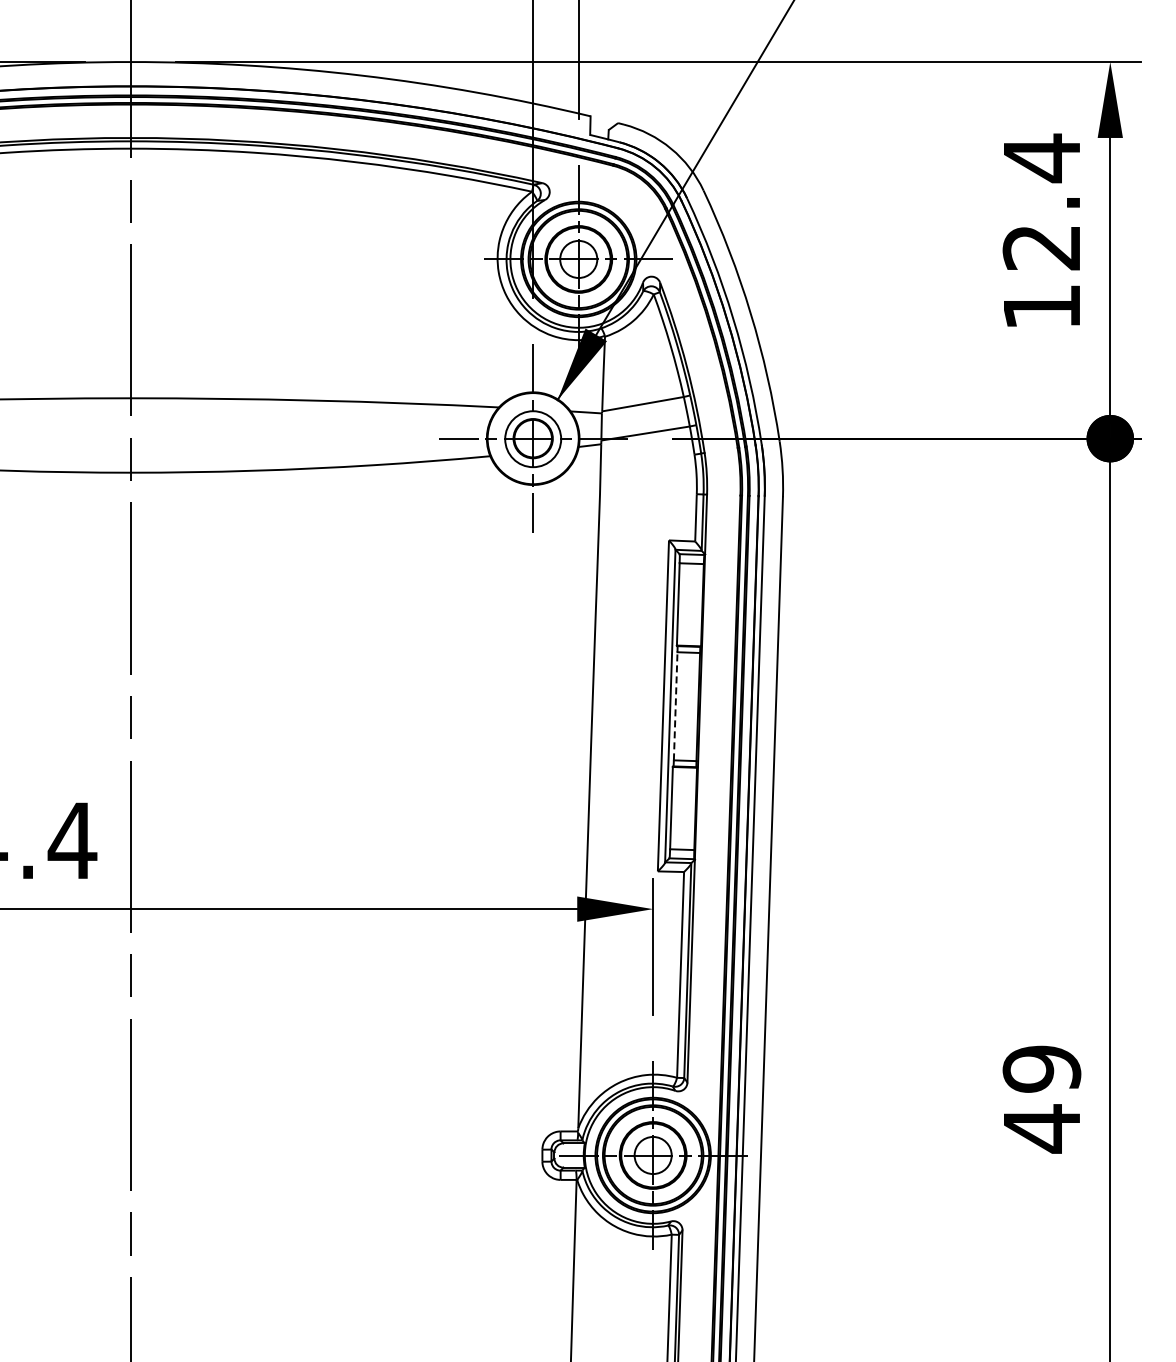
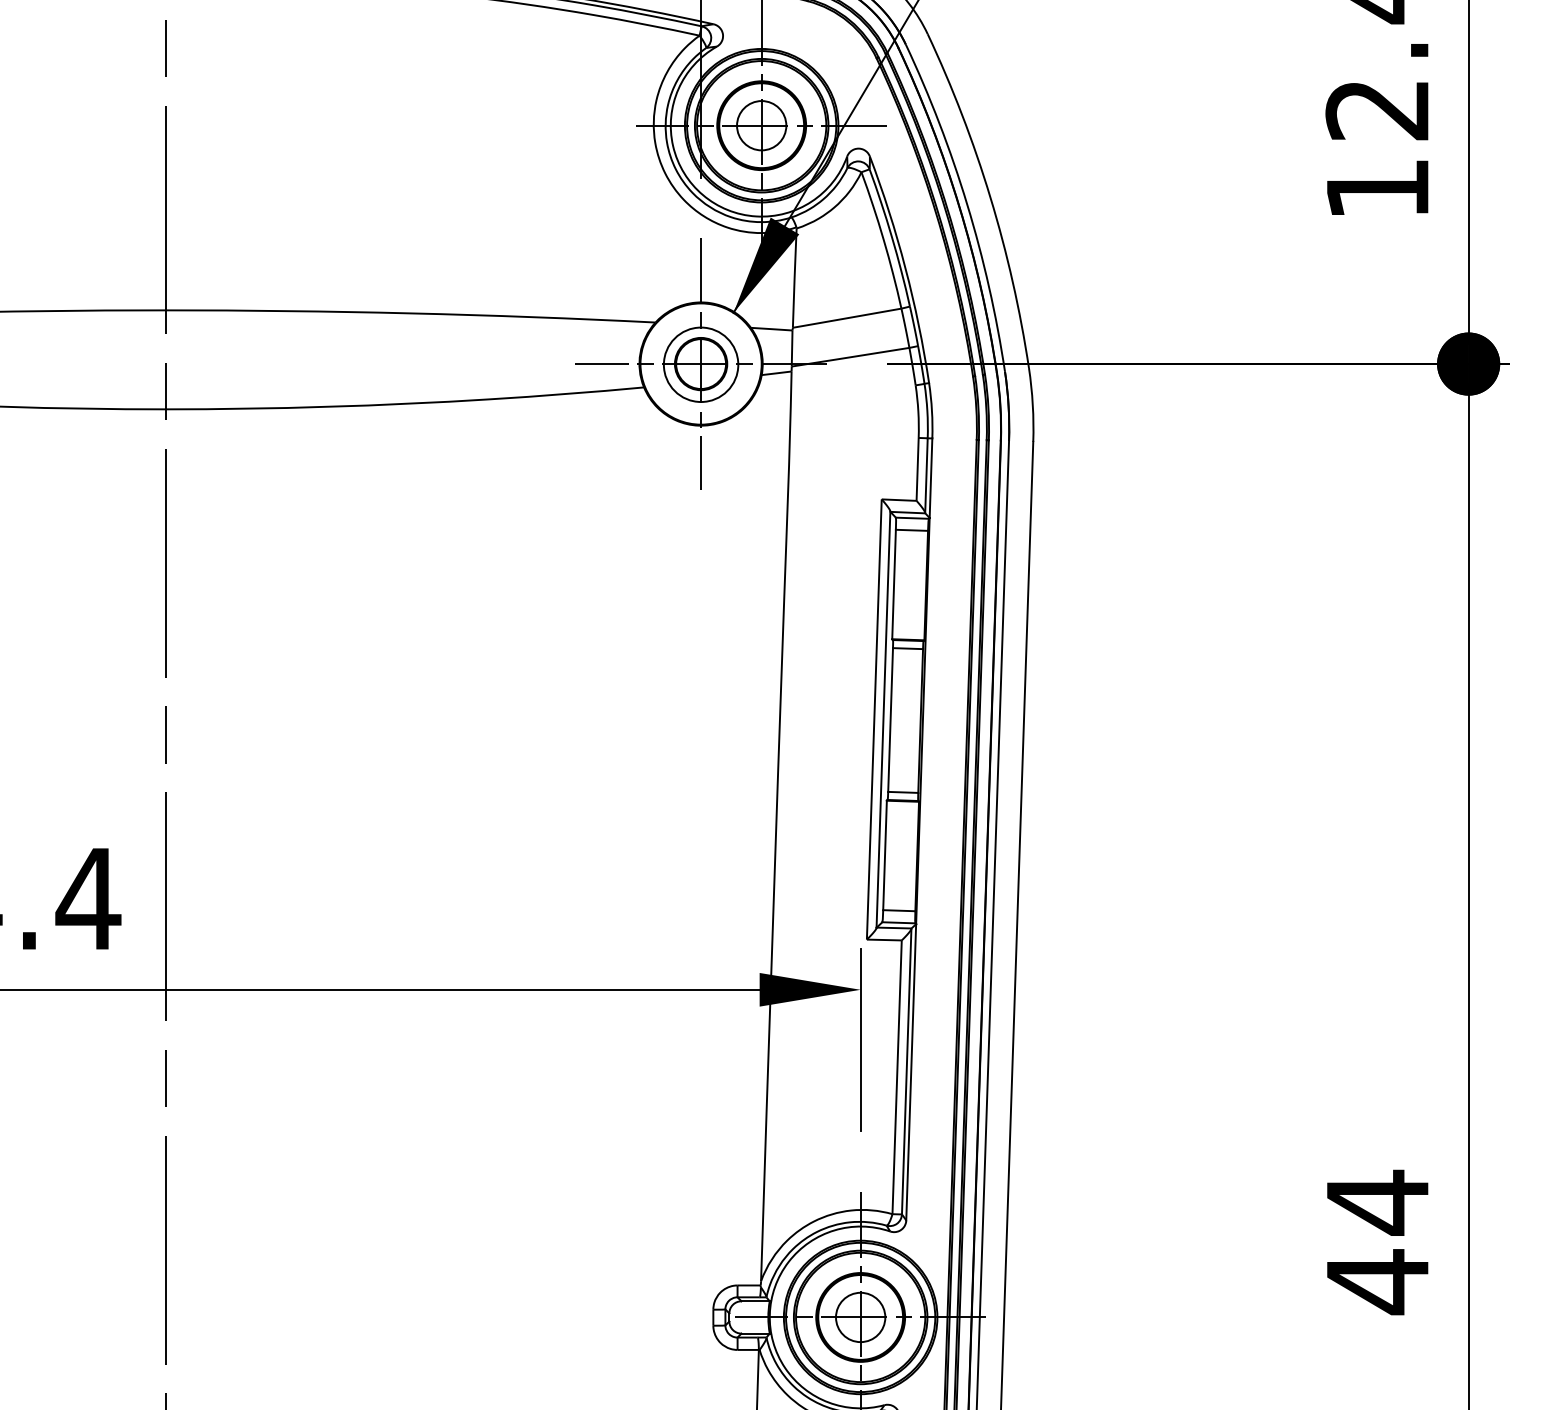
line: (675, 705) -> (890, 718), dashed -> solid
text: (1041, 1069) -> (1377, 1203), 49 -> 44

